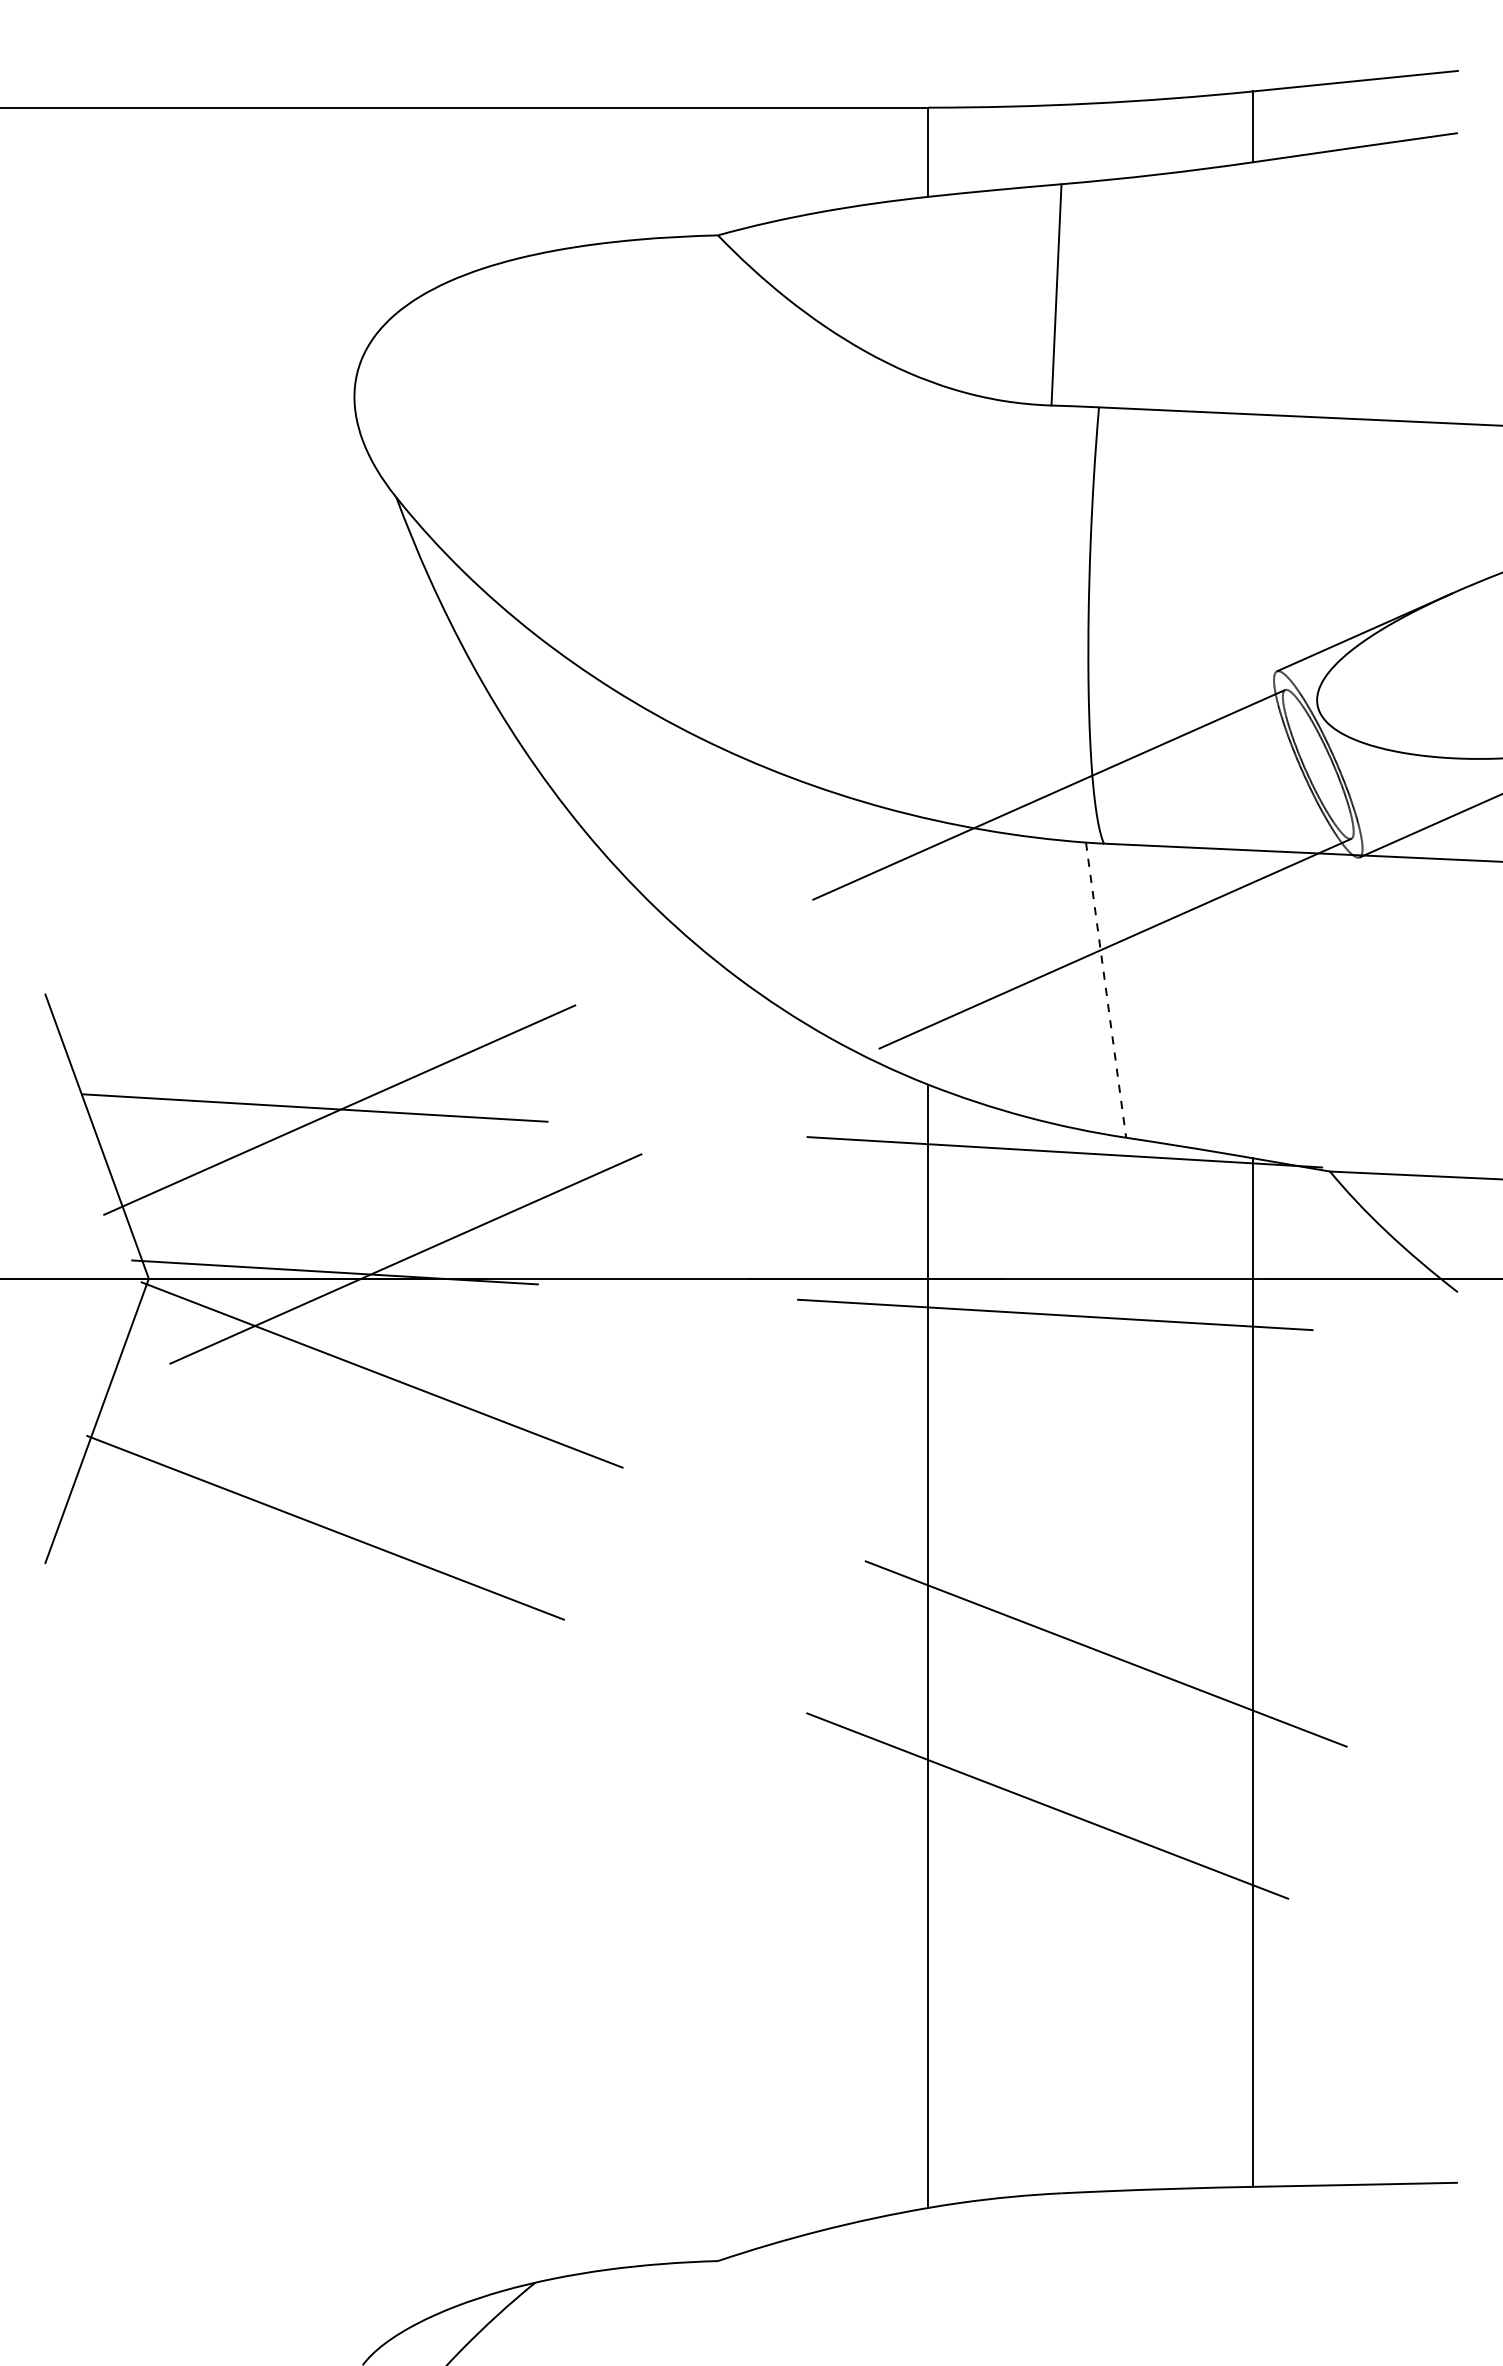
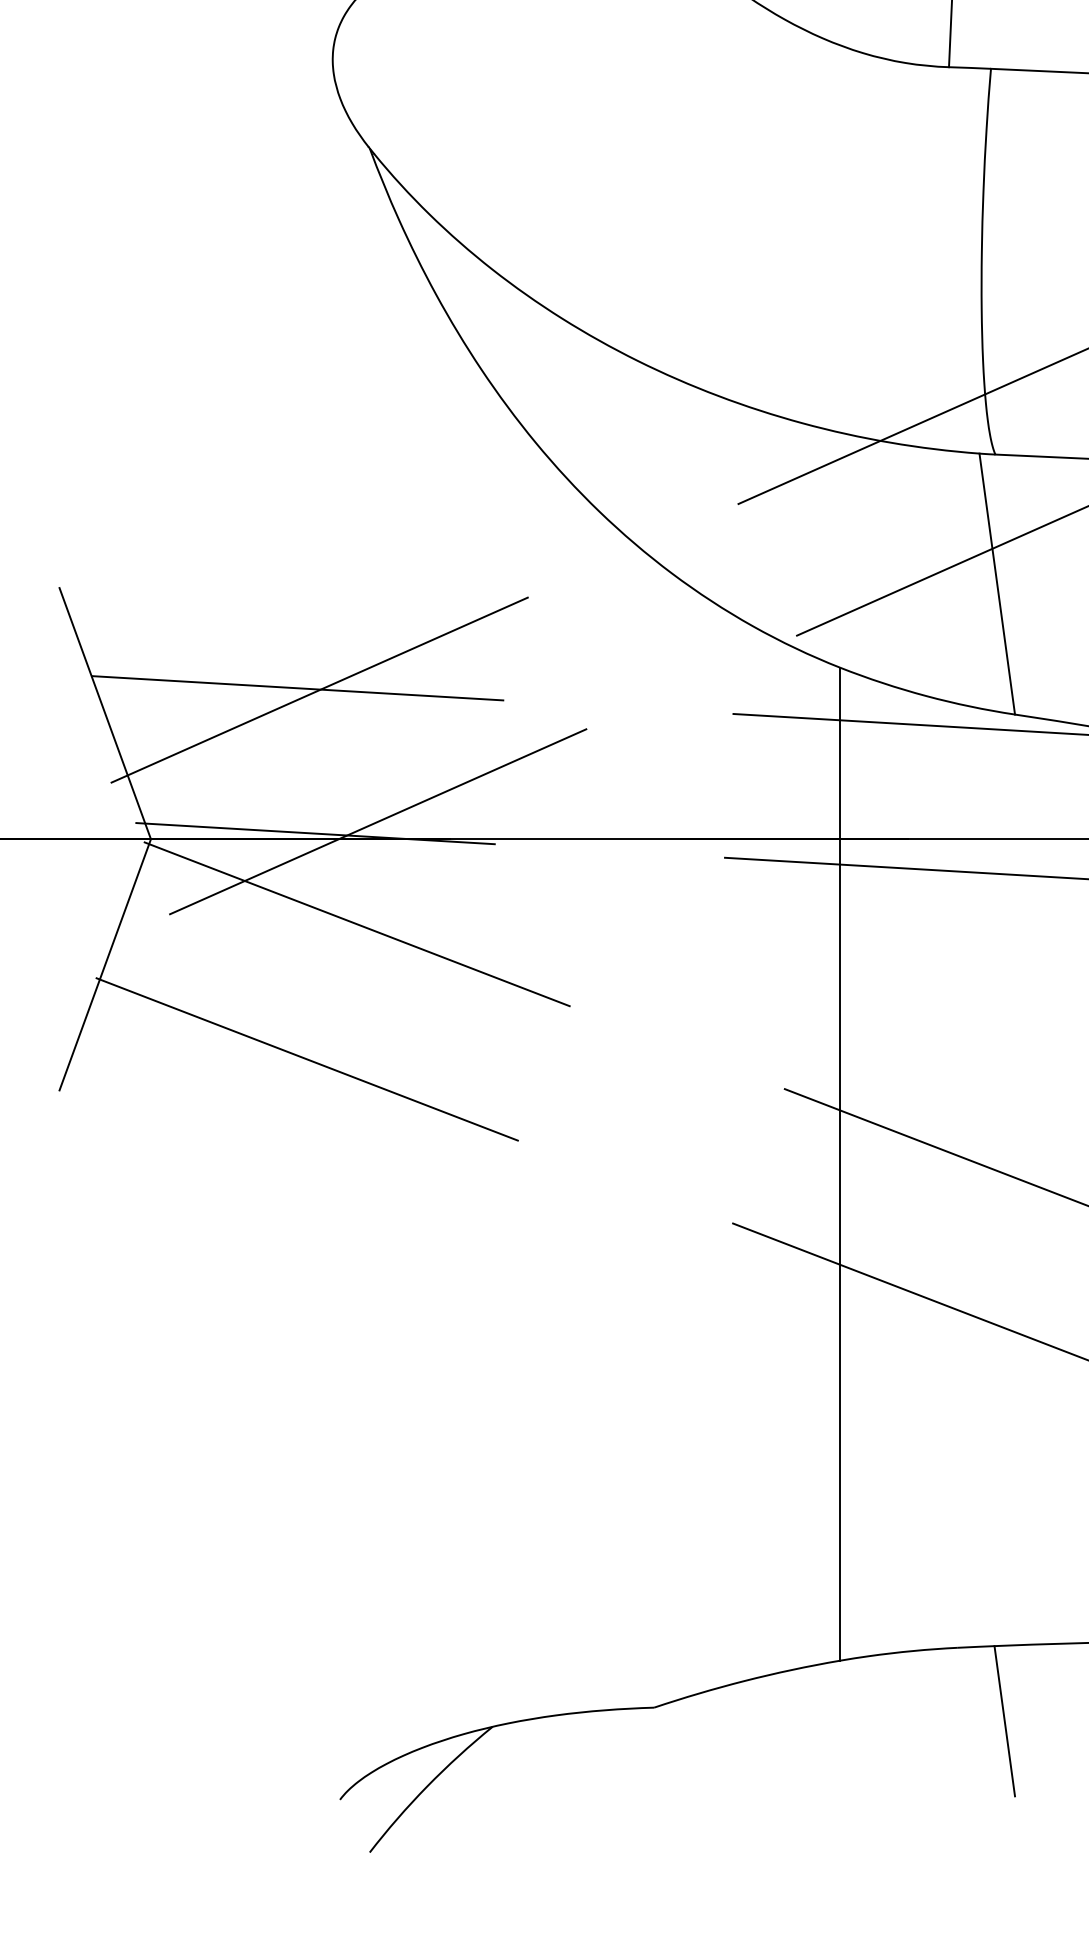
line: (1106, 990) -> (997, 584), dashed -> solid
line: (1114, 2276) -> (1004, 1721), added

